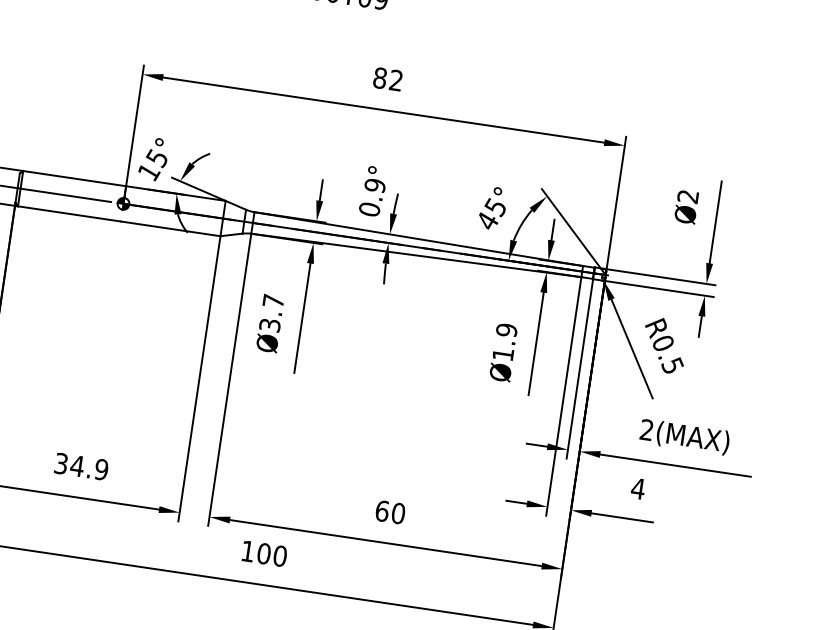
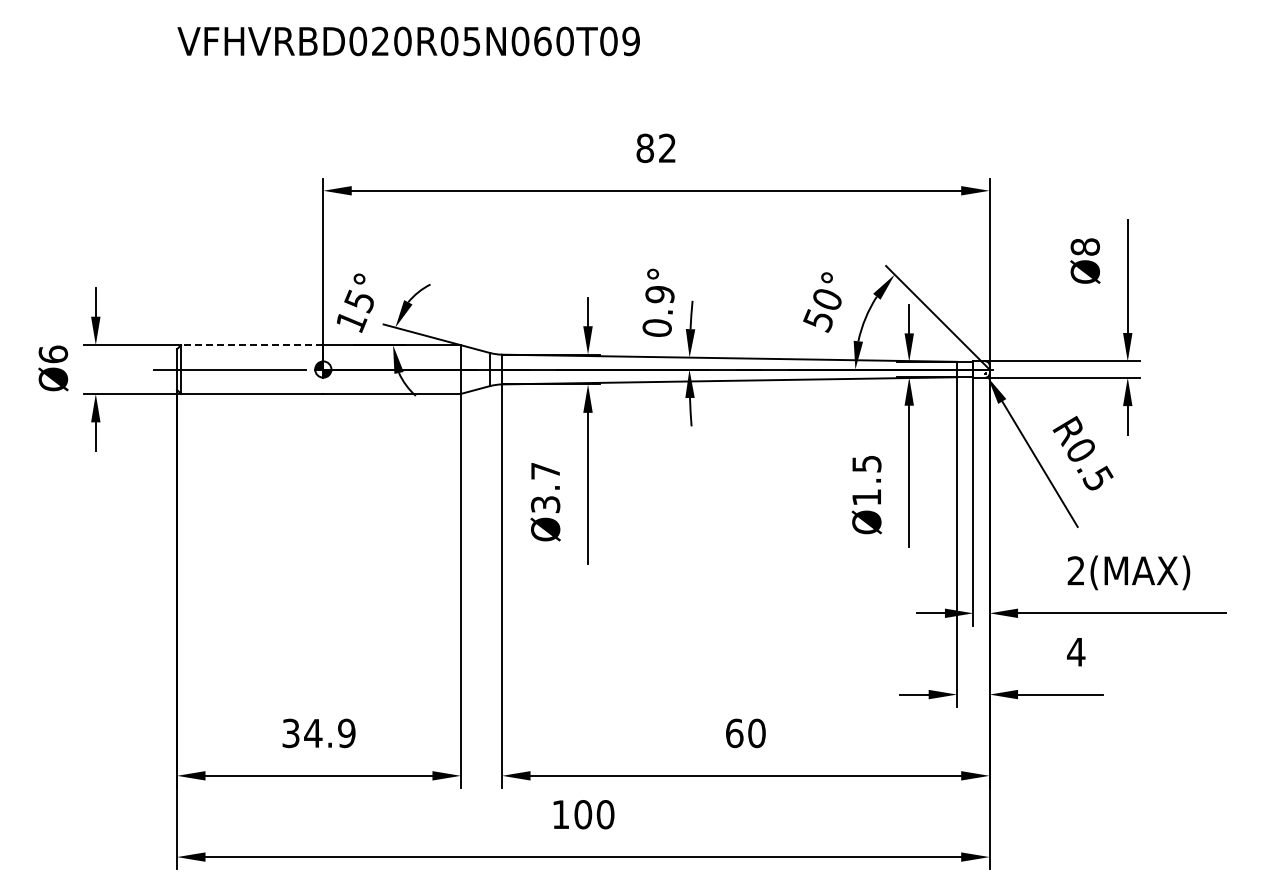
line: (74, 178) -> (251, 345), solid -> dashed
text: (687, 196) -> (1084, 246), Ø2 -> Ø8
text: (491, 214) -> (822, 310), 45° -> 50°
text: (506, 329) -> (866, 463), Ø1.9 -> Ø1.5

